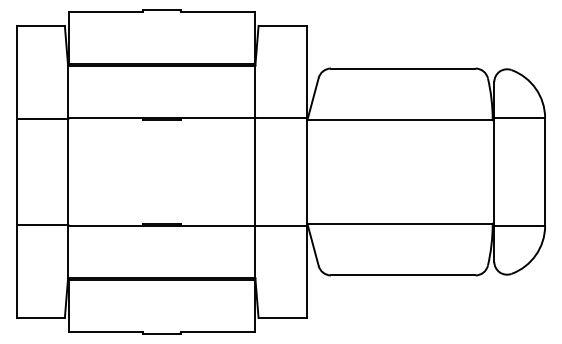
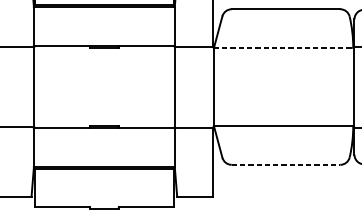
line: (400, 120) -> (283, 48), solid -> dashed
line: (403, 275) -> (286, 164), solid -> dashed

